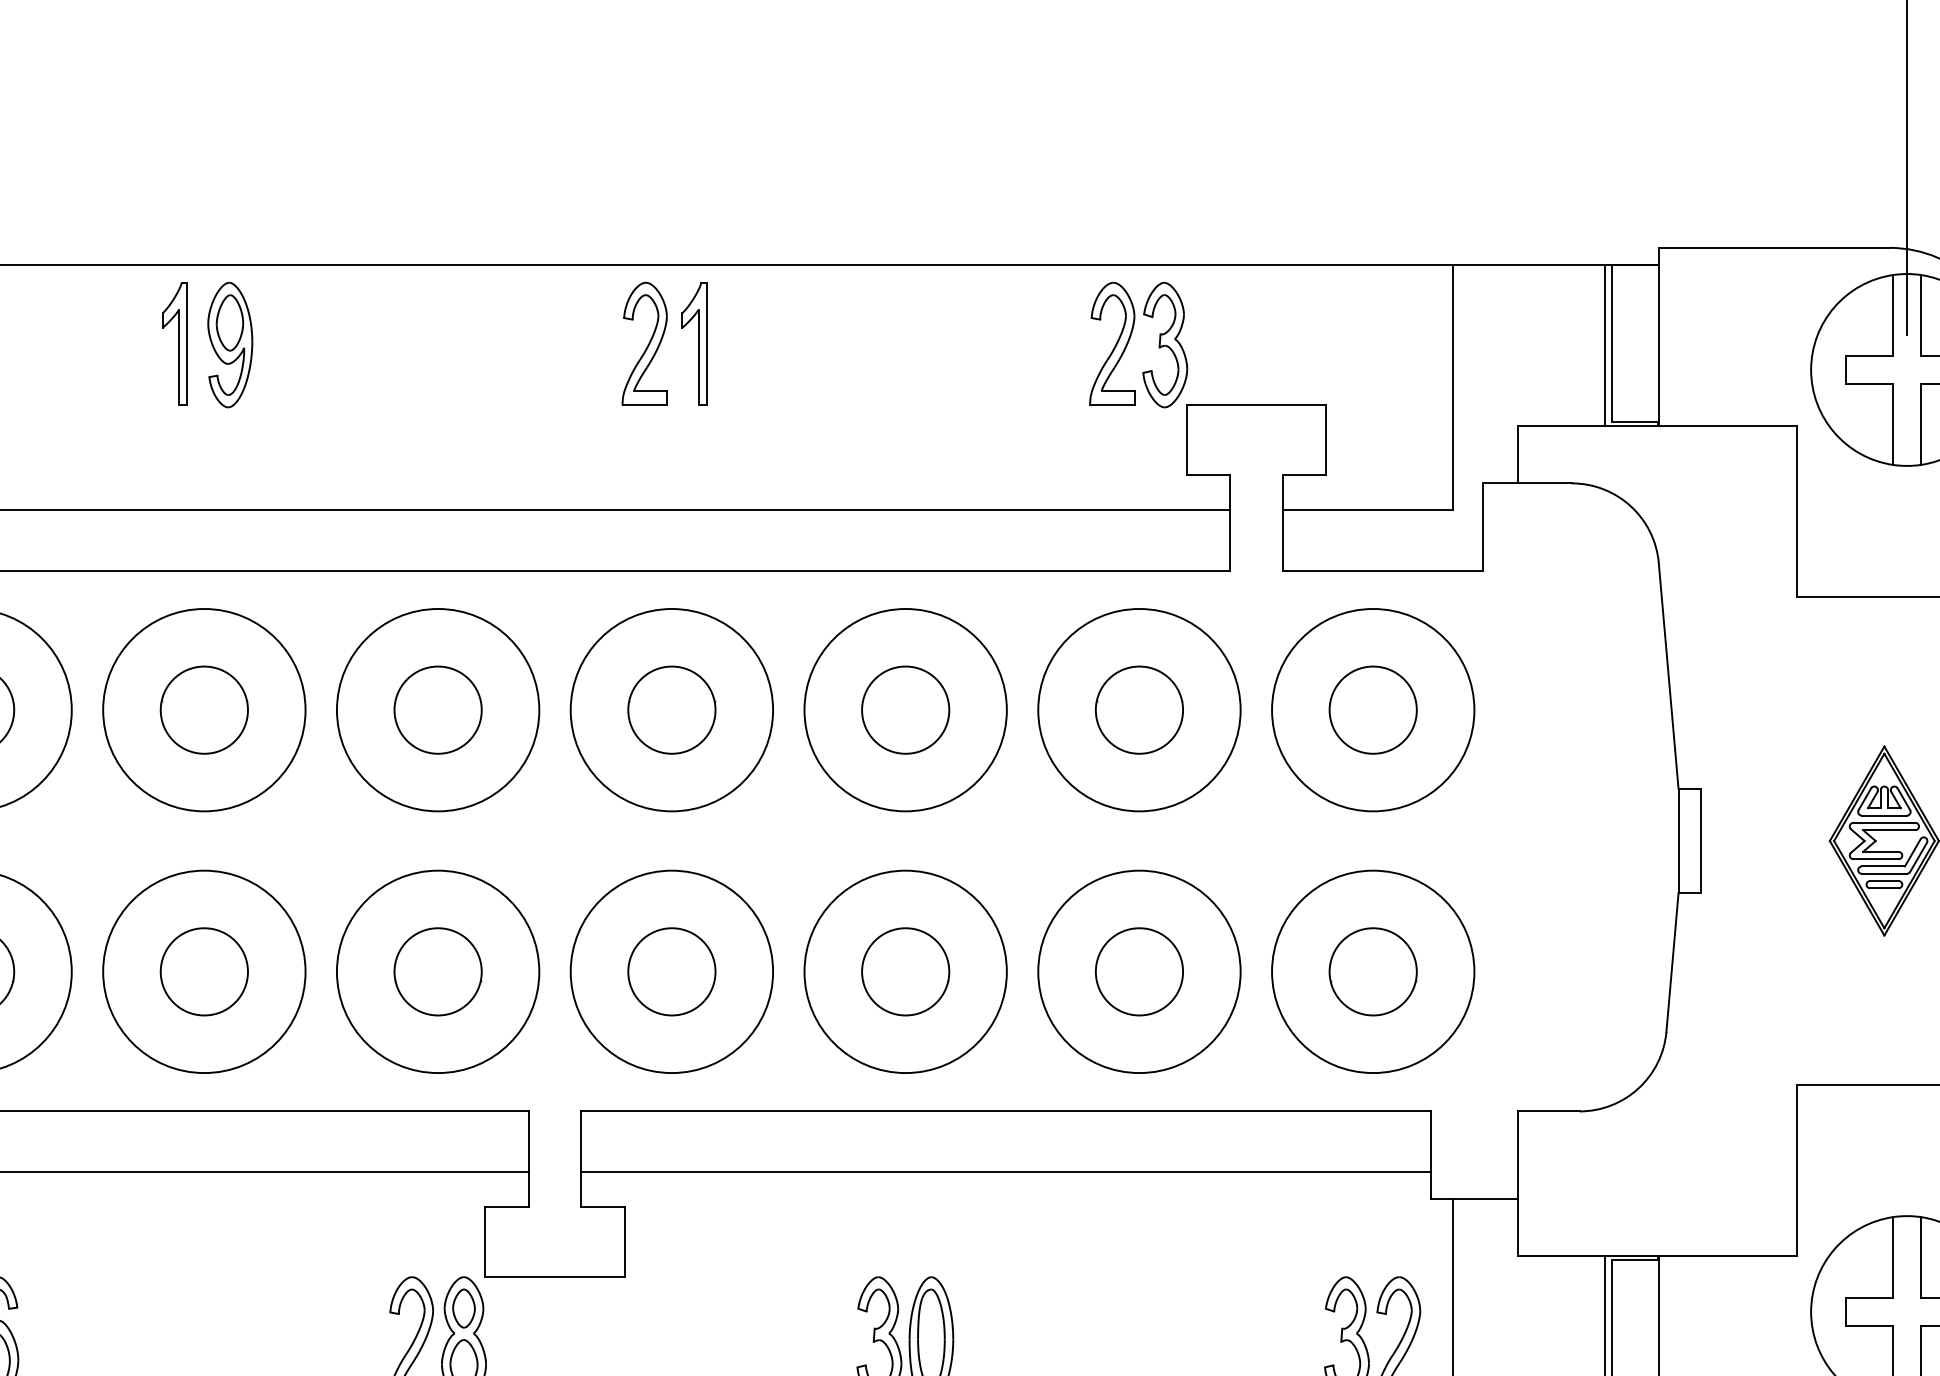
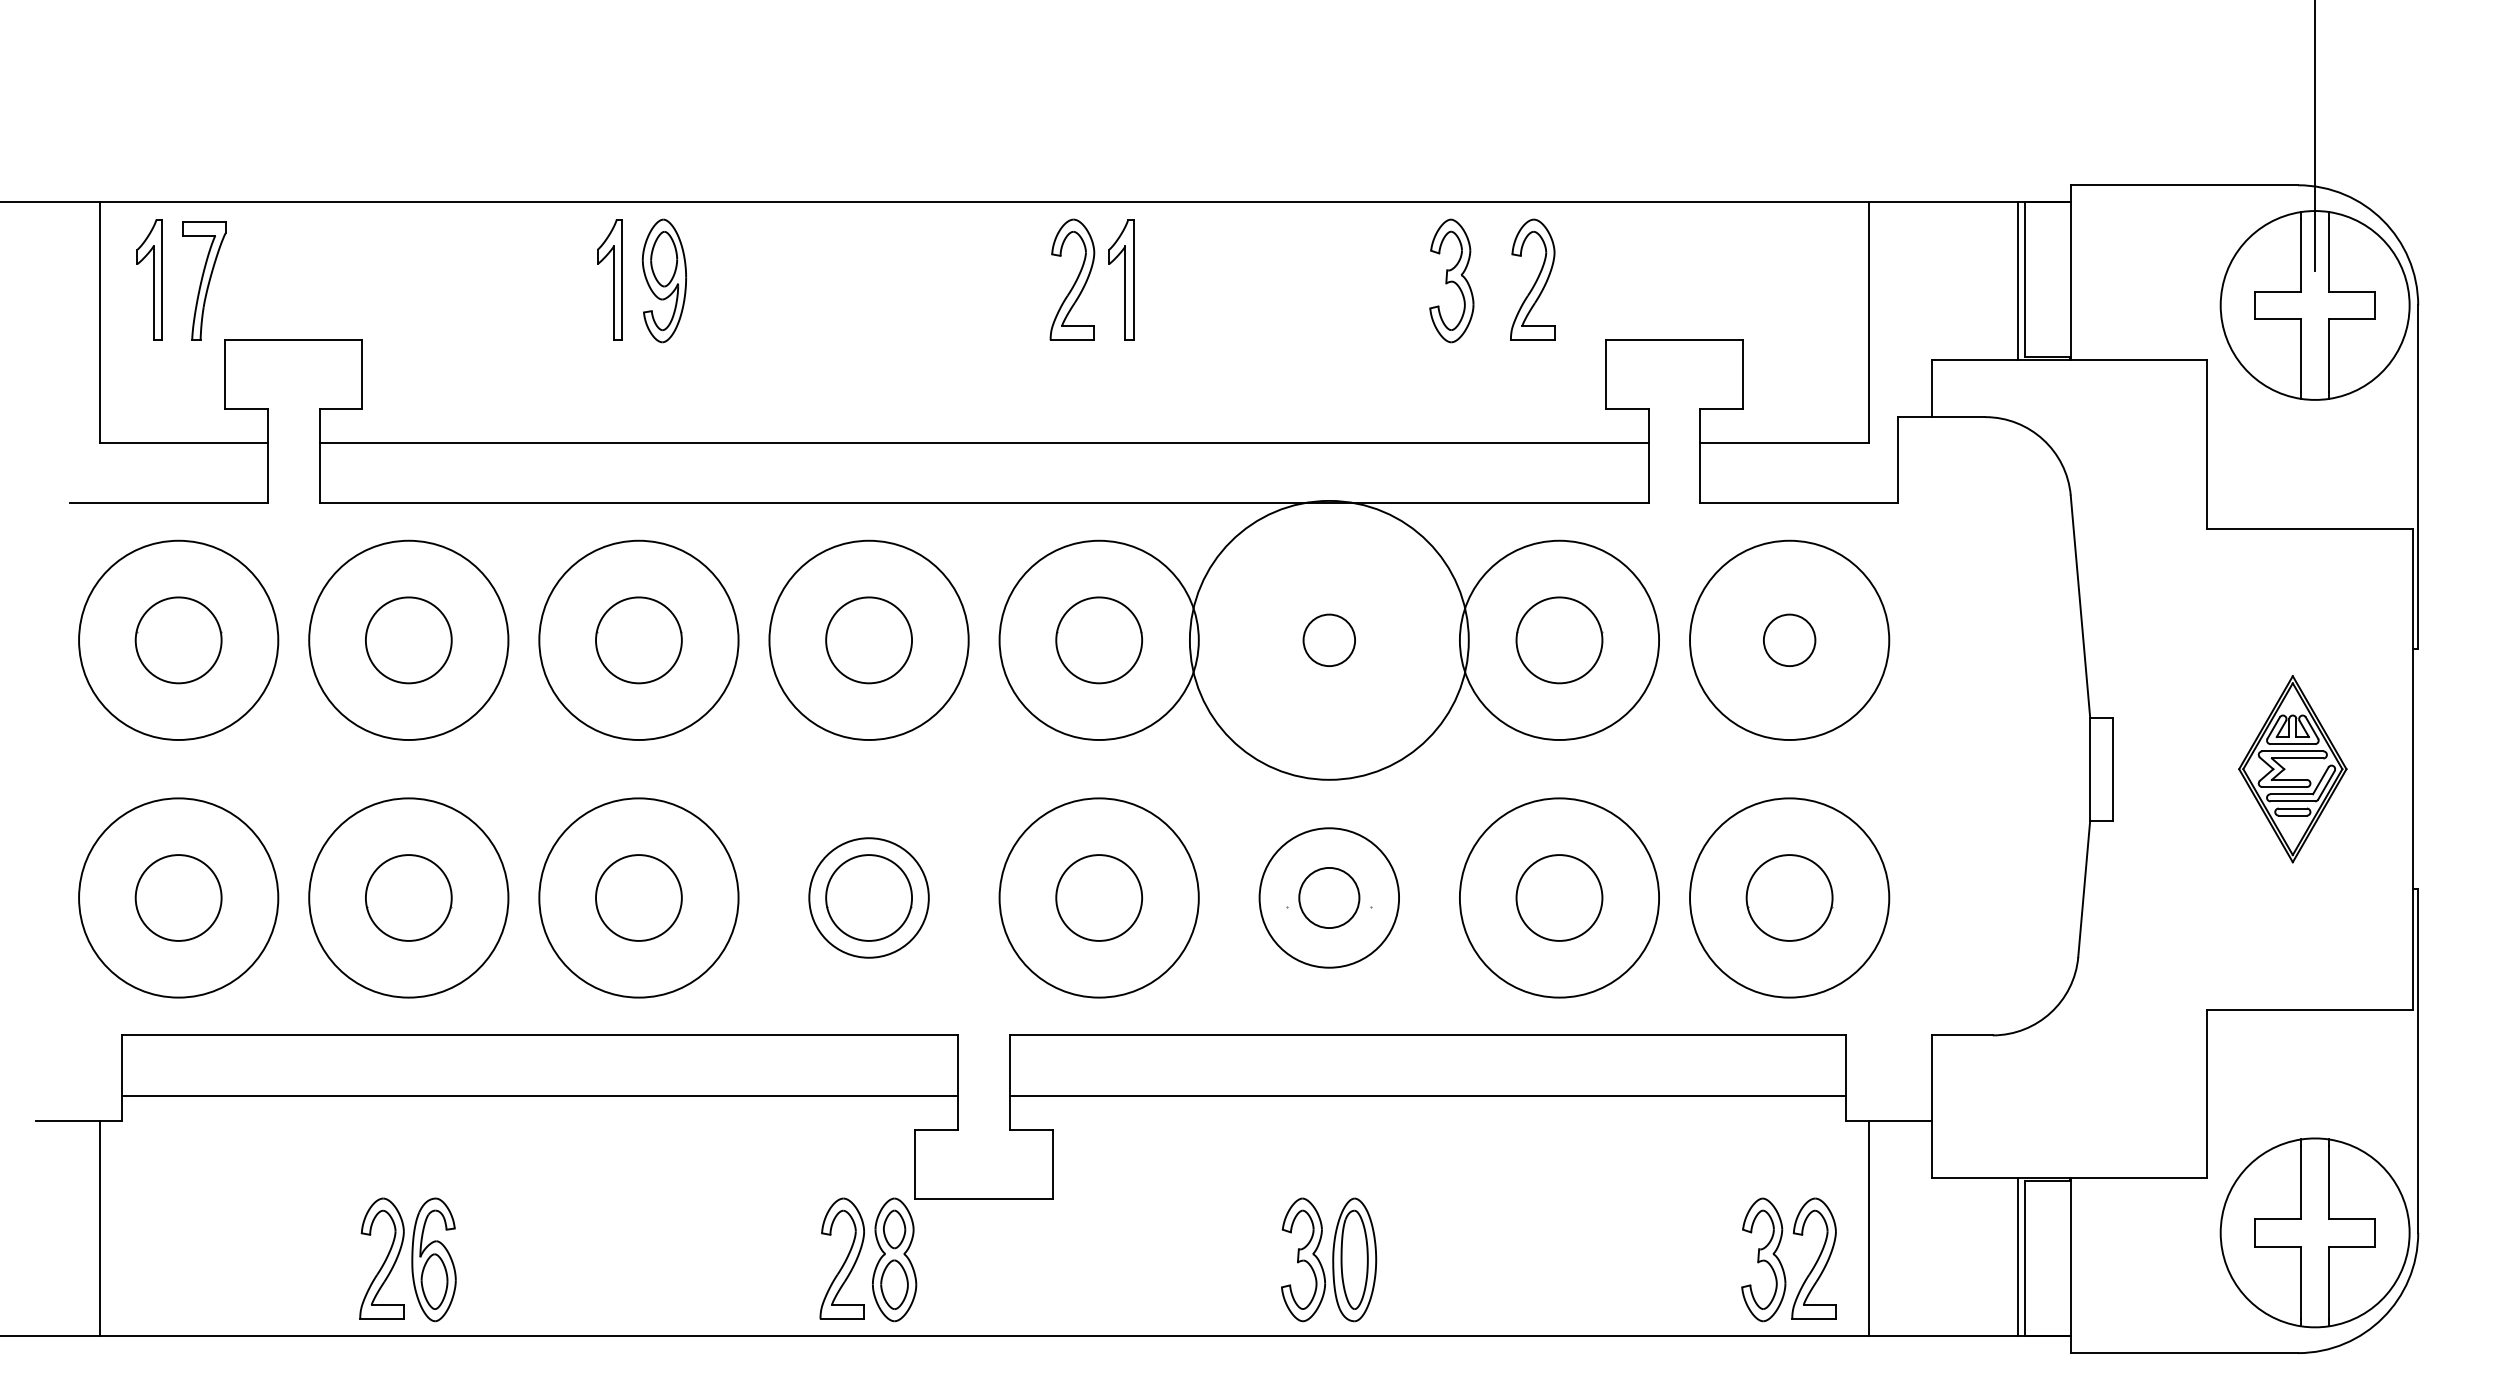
part: (1164, 344) -> (1451, 280), moved
circle: (904, 710) -> (1328, 640), size x1.4
circle: (905, 710) -> (1329, 640), size x0.6
circle: (1373, 710) -> (1789, 640), size x0.6
circle: (437, 971) -> (868, 897), size x0.6
circle: (904, 971) -> (1328, 897), size x0.7
circle: (905, 971) -> (1329, 897), size x0.7

